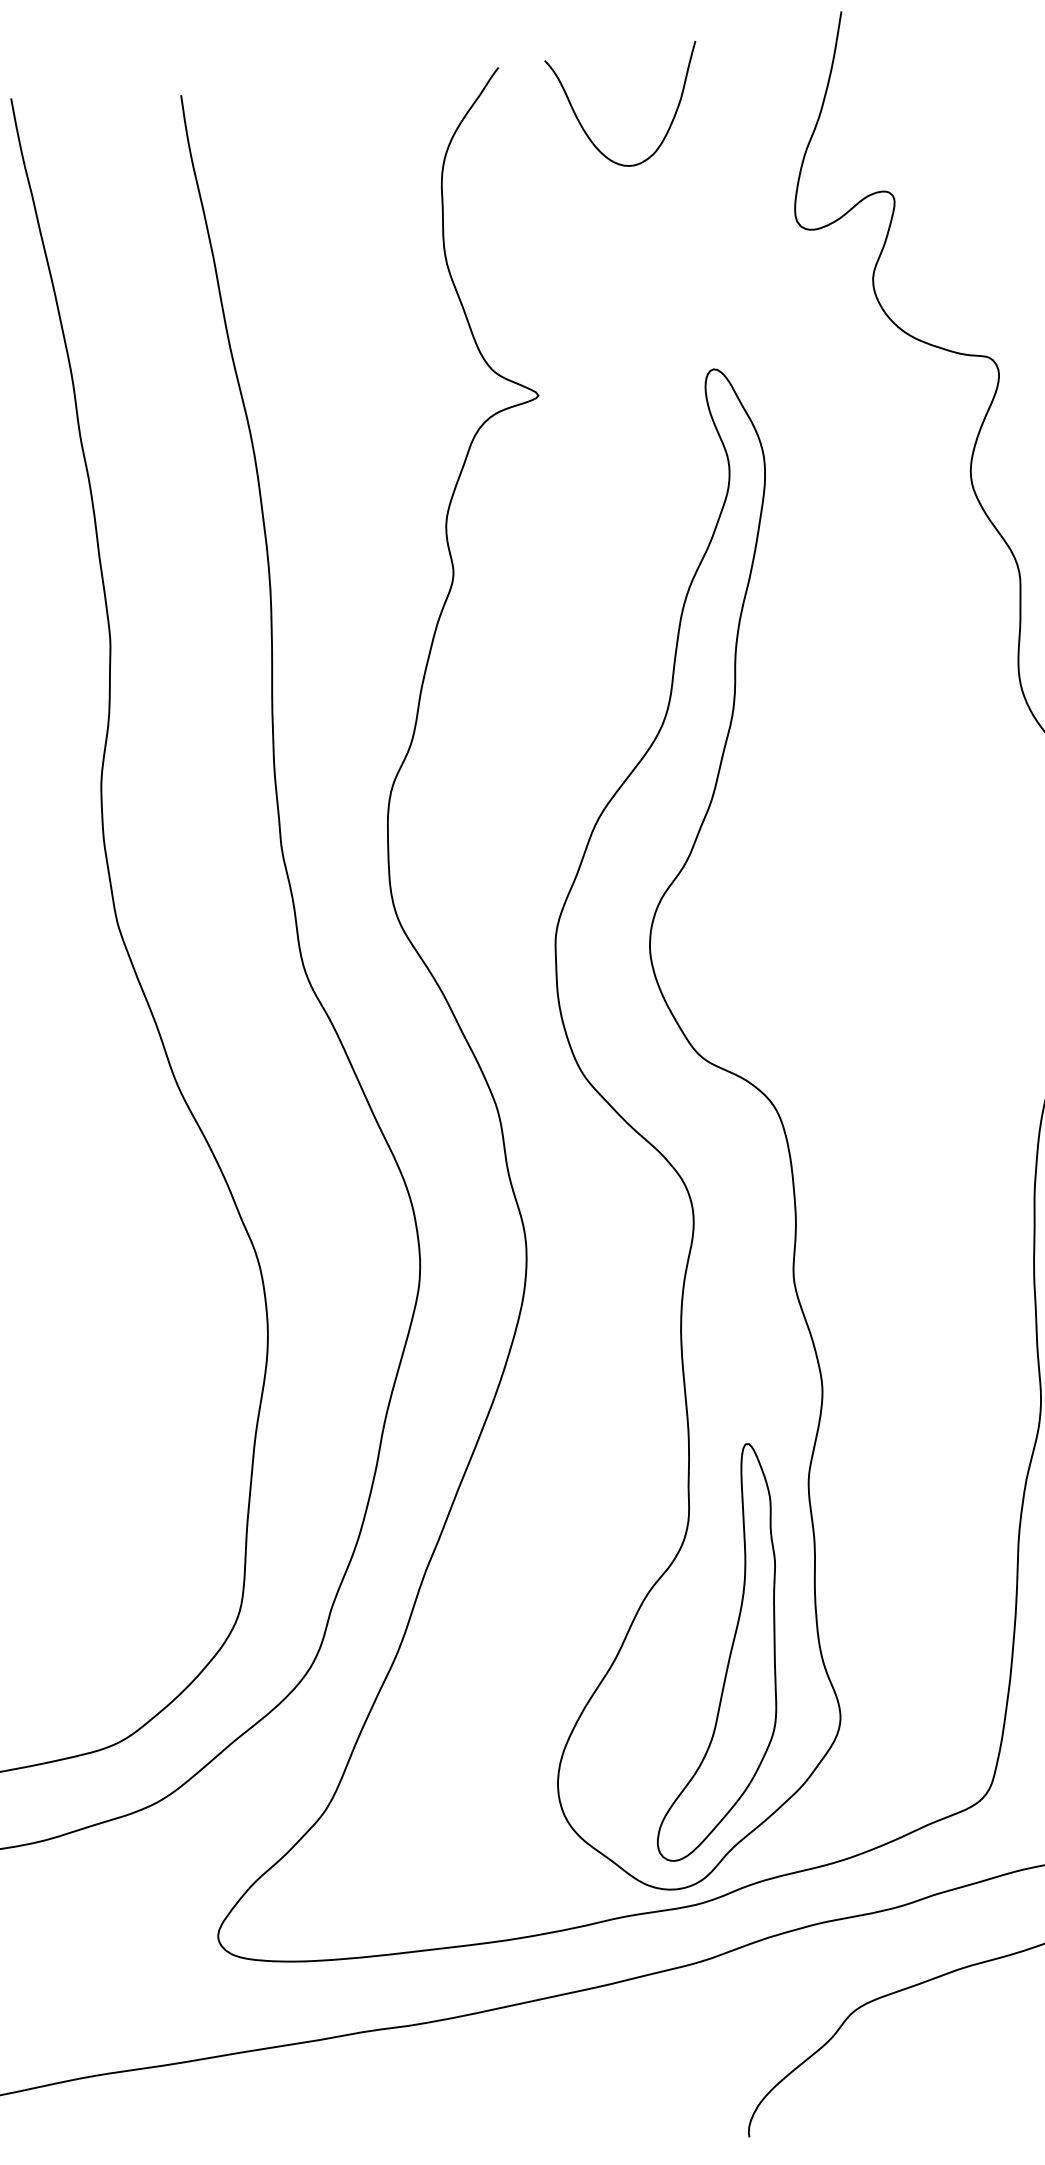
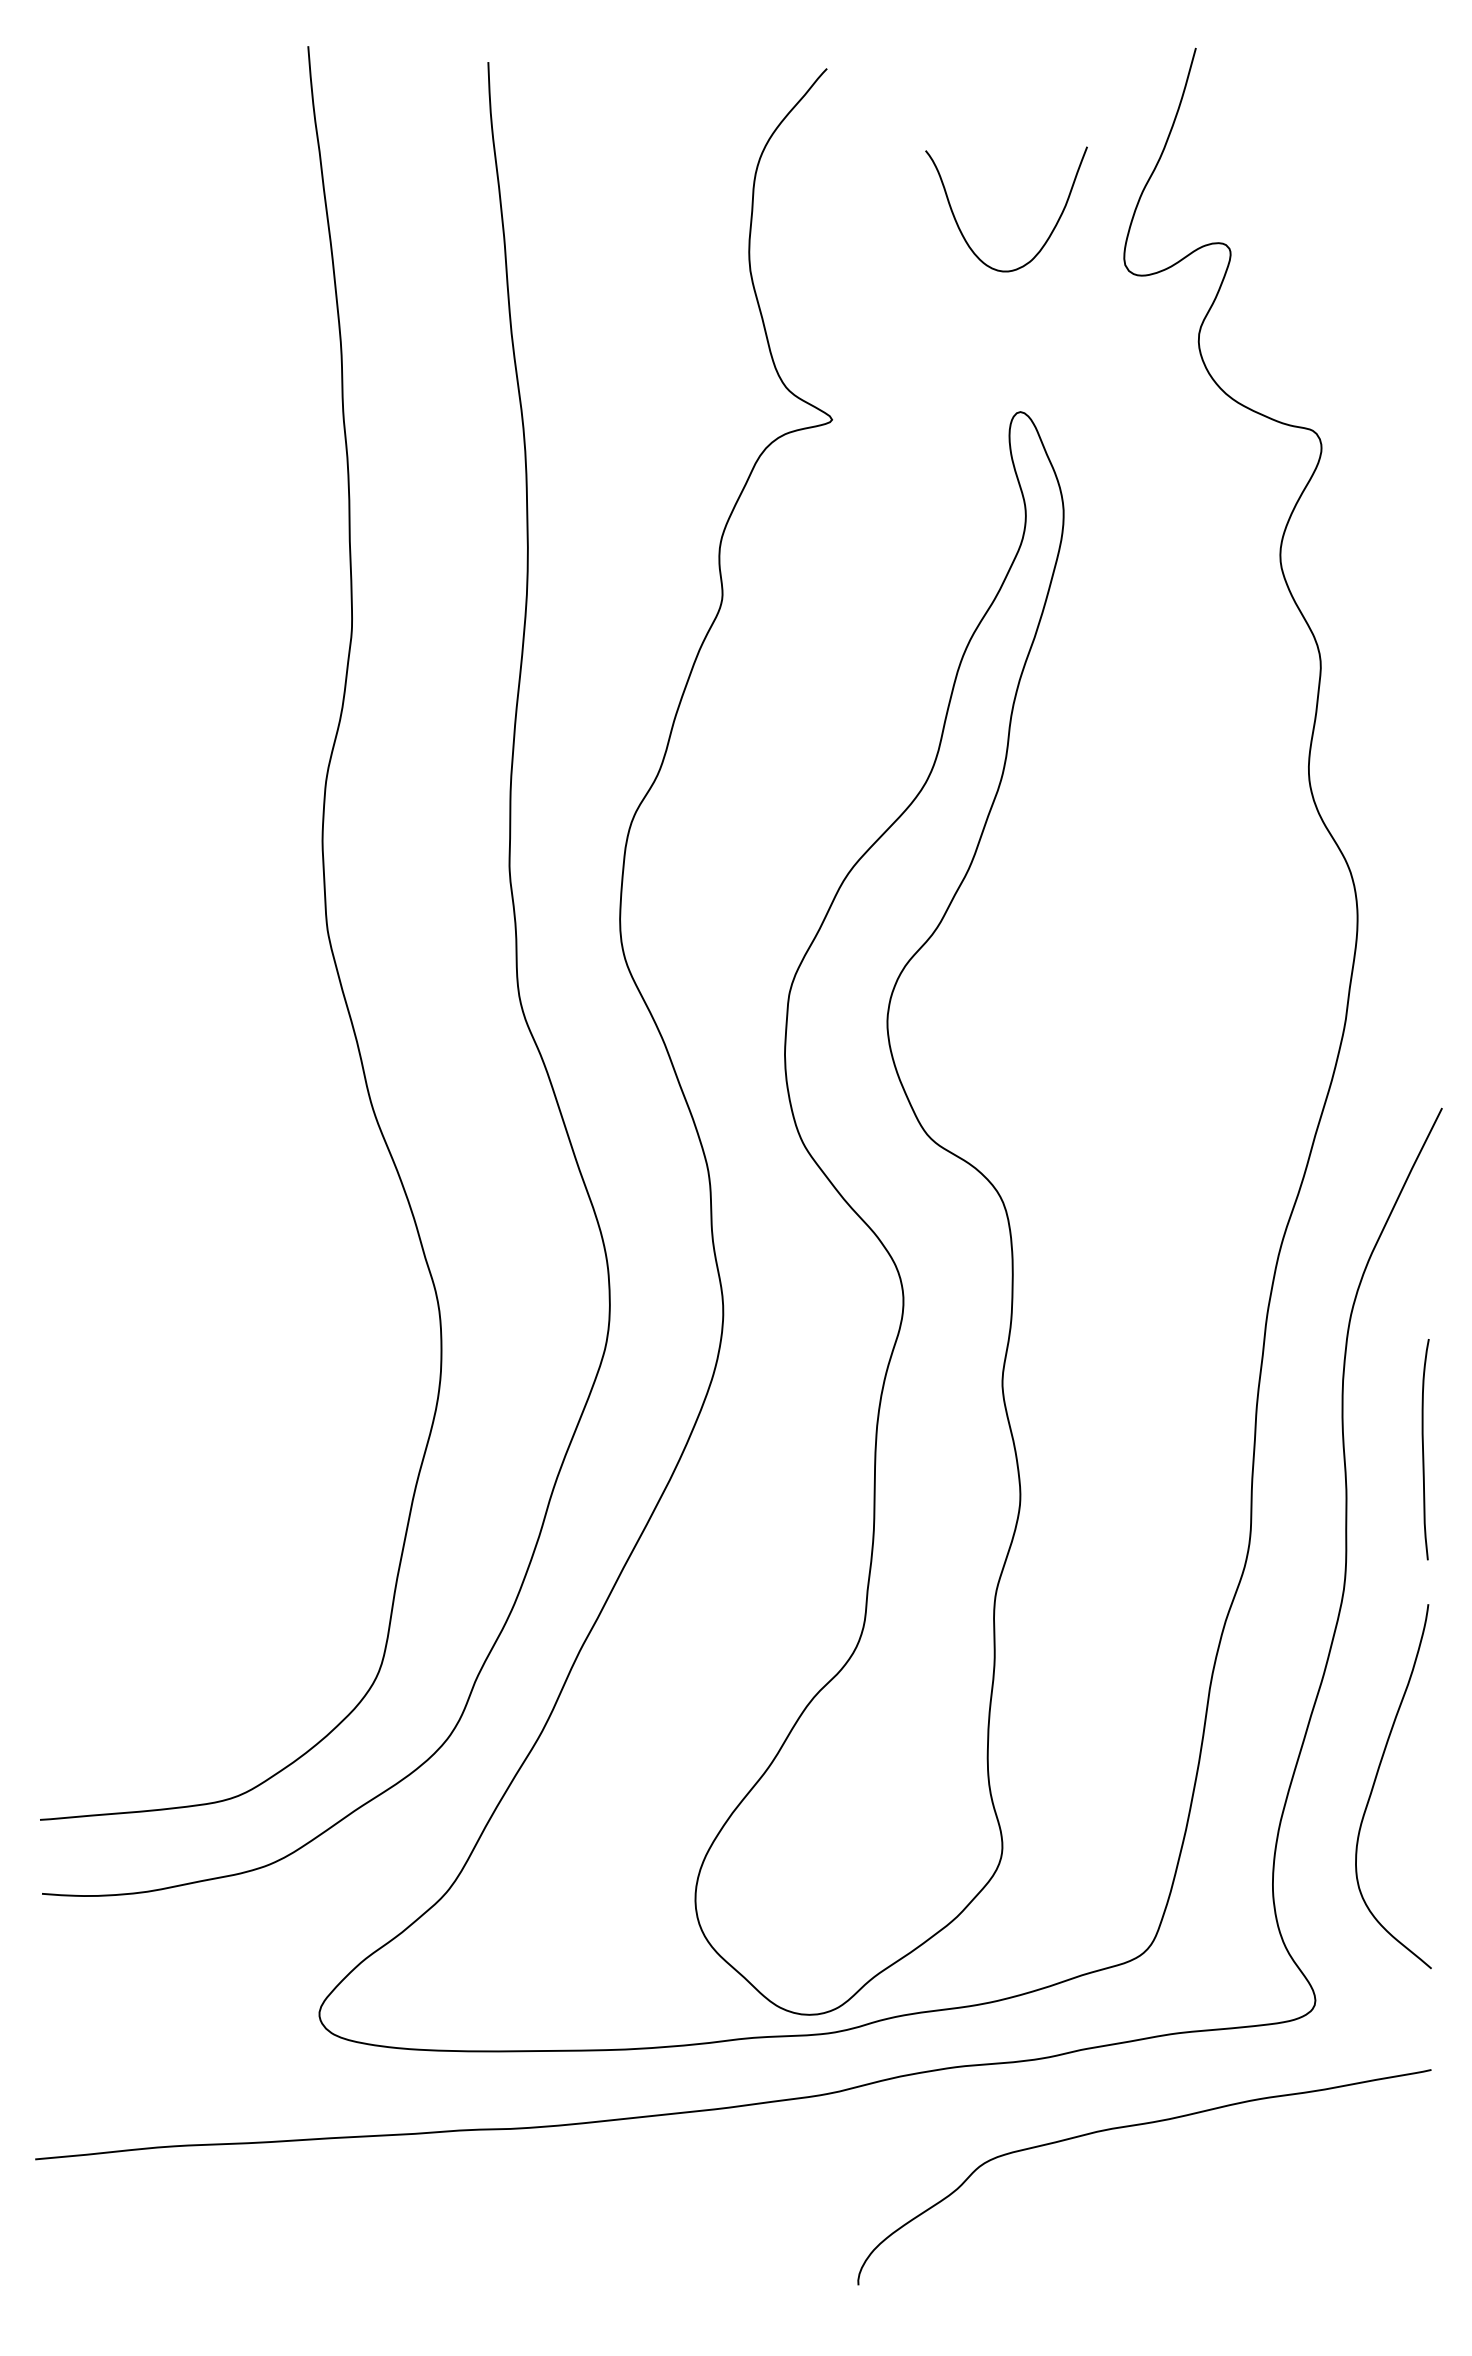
curve: (587, 133) -> (962, 232), moved
part: (729, 1655) -> (891, 1773), removed

